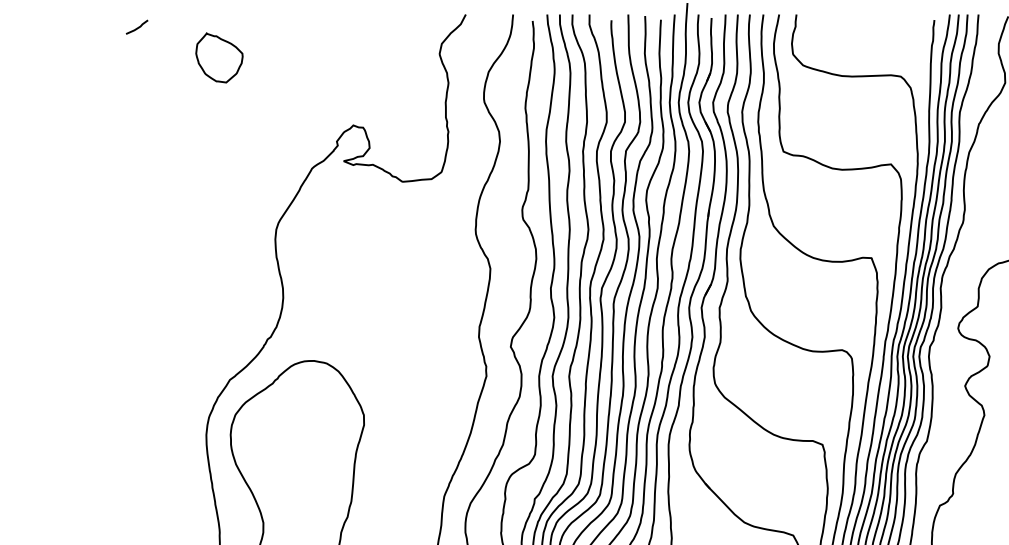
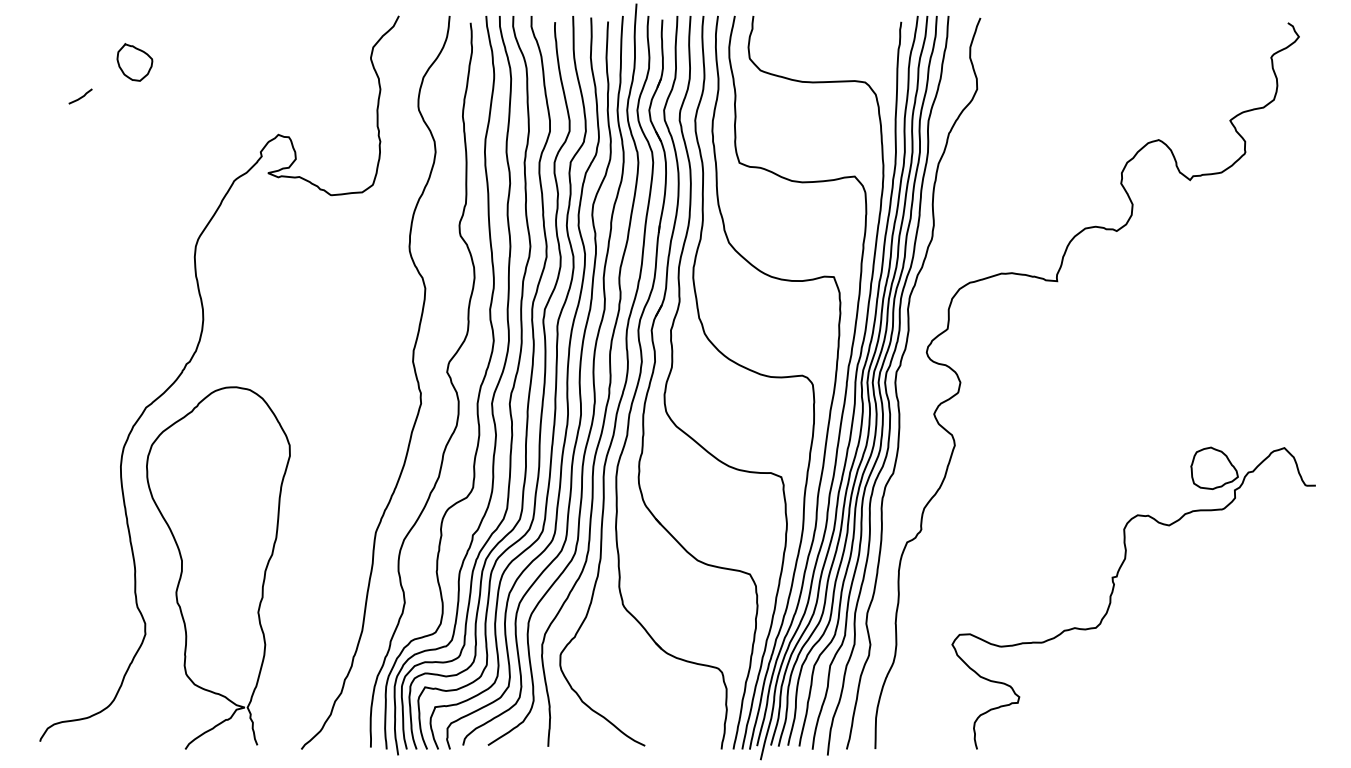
line: (137, 27) -> (81, 96), moved
part: (219, 57) -> (134, 62), size x0.7

